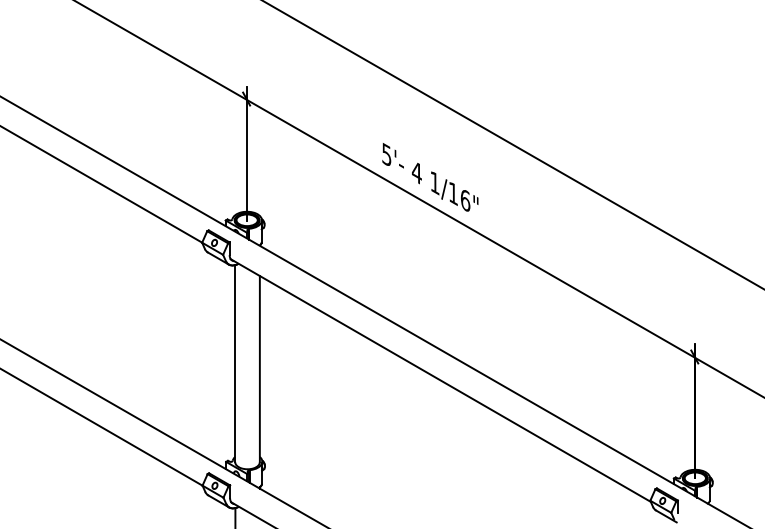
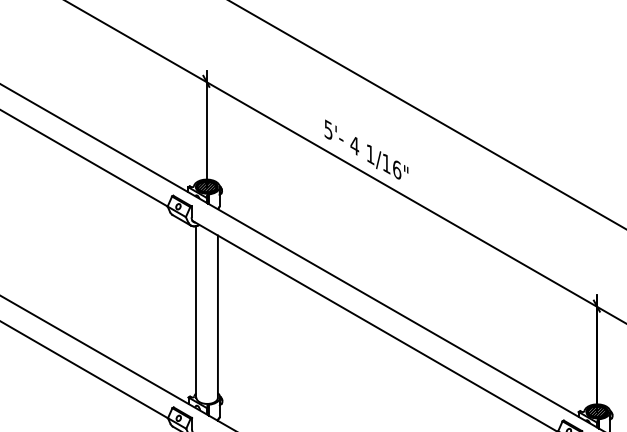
hatch: (246, 220) -> (206, 187), added
hatch: (694, 478) -> (596, 411), added

